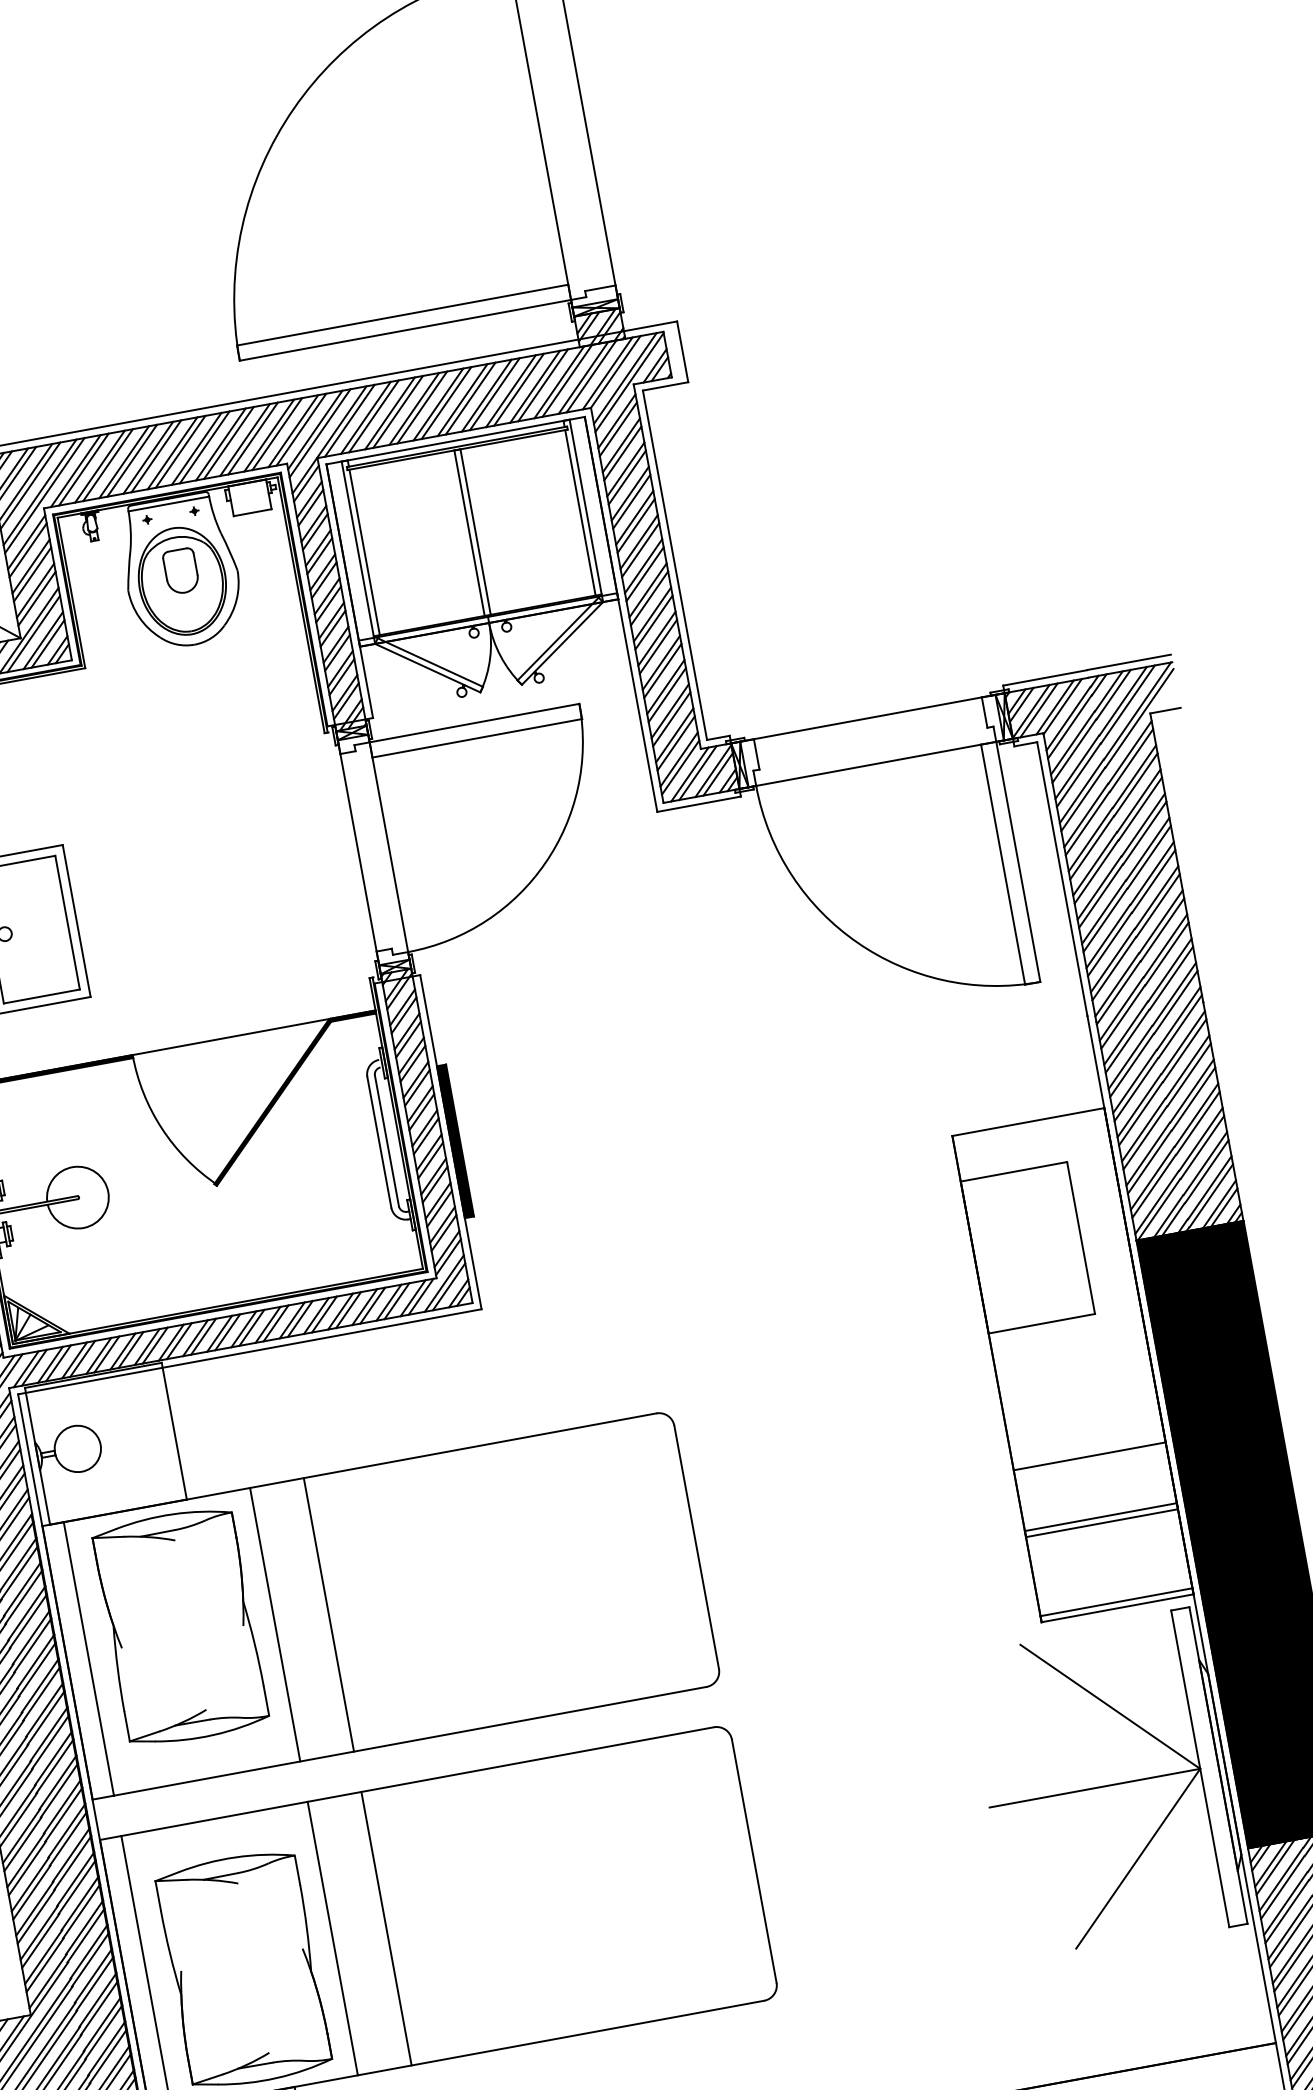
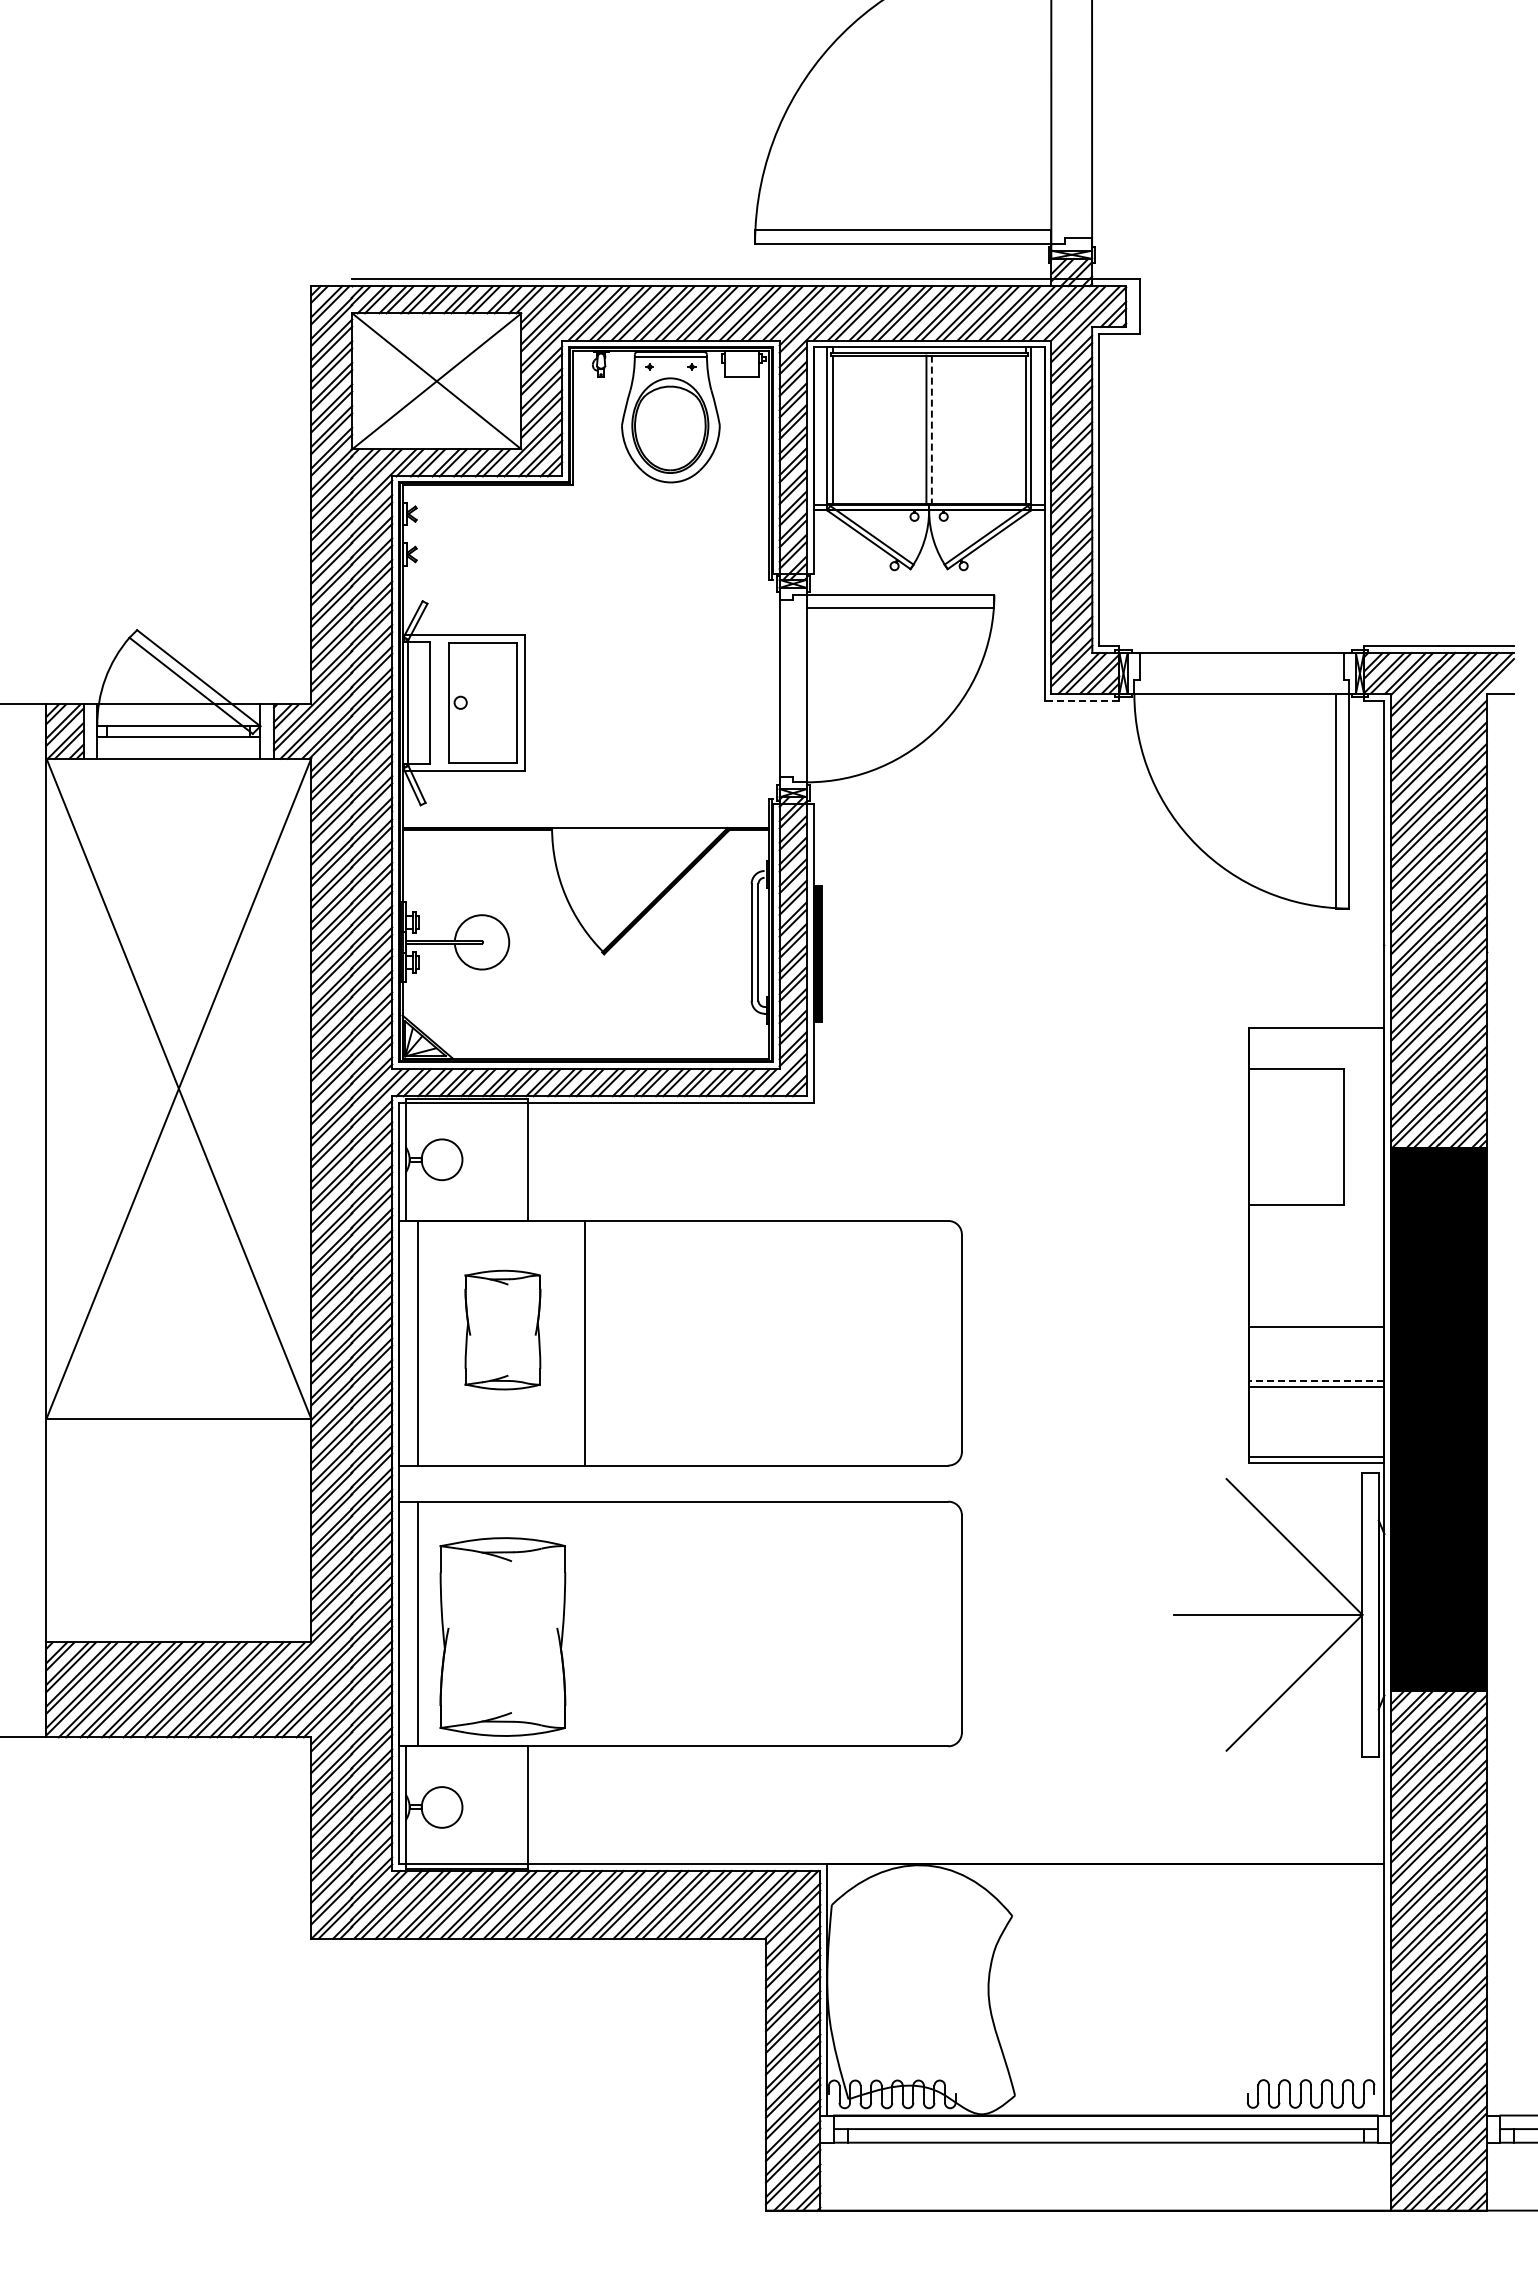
line: (475, 533) -> (931, 430), solid -> dashed
part: (180, 571) -> (670, 416), removed
line: (698, 804) -> (1081, 700), solid -> dashed
line: (1100, 1517) -> (1316, 1381), solid -> dashed
line: (328, 1614) -> (632, 1342), removed
part: (180, 1626) -> (502, 1329), size x0.6
line: (385, 1928) -> (632, 1623), removed
line: (332, 1938) -> (584, 1623), removed

